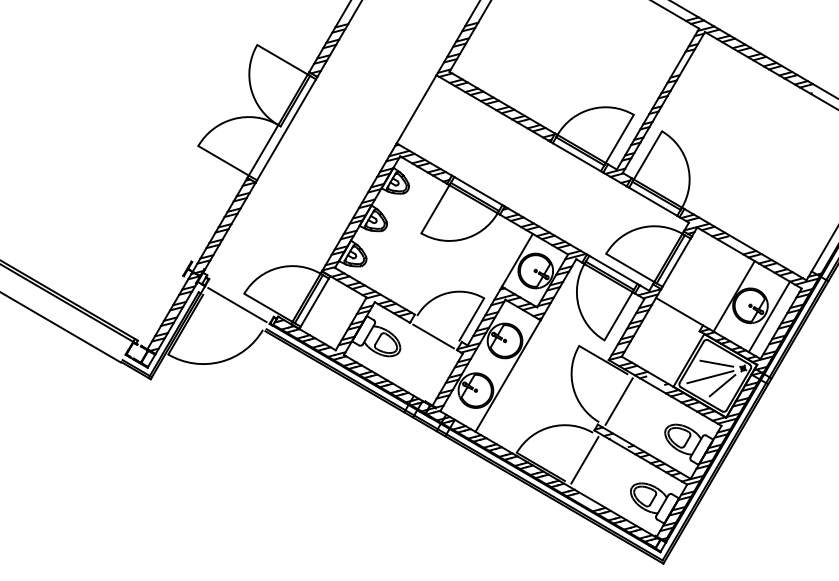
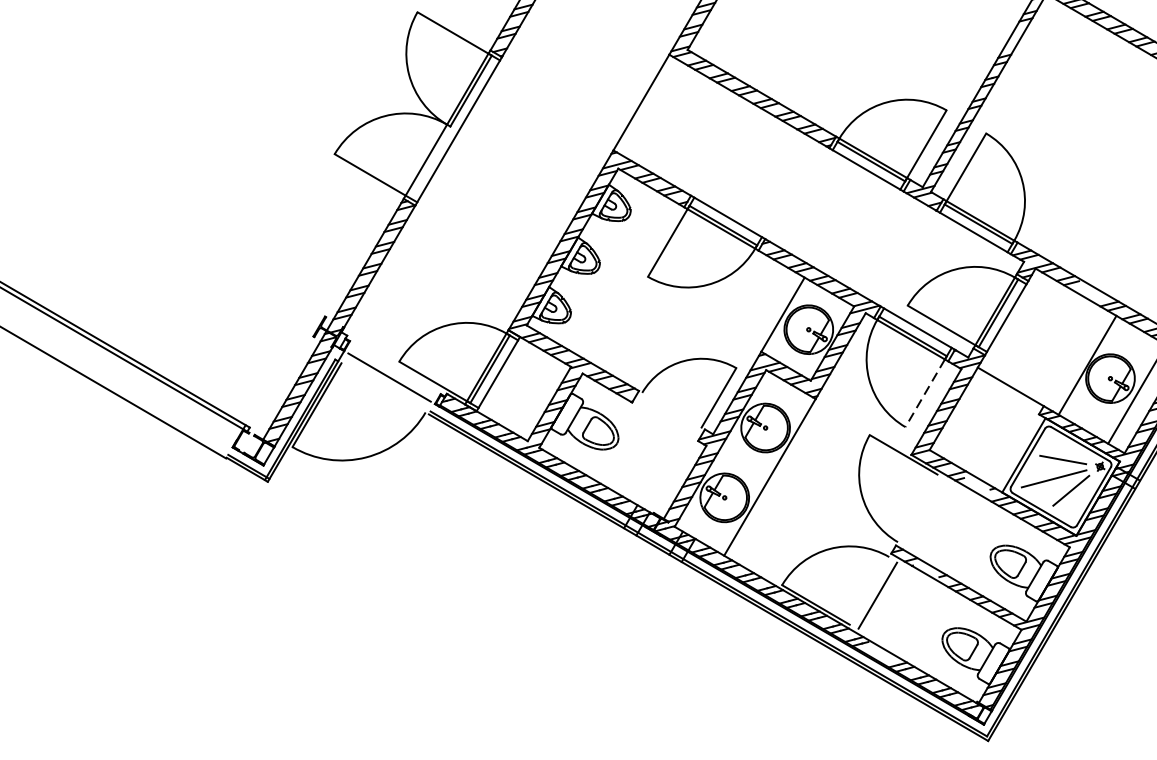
line: (618, 316) -> (925, 393), solid -> dashed
line: (433, 336) -> (665, 421), removed
line: (619, 401) -> (926, 513), removed

